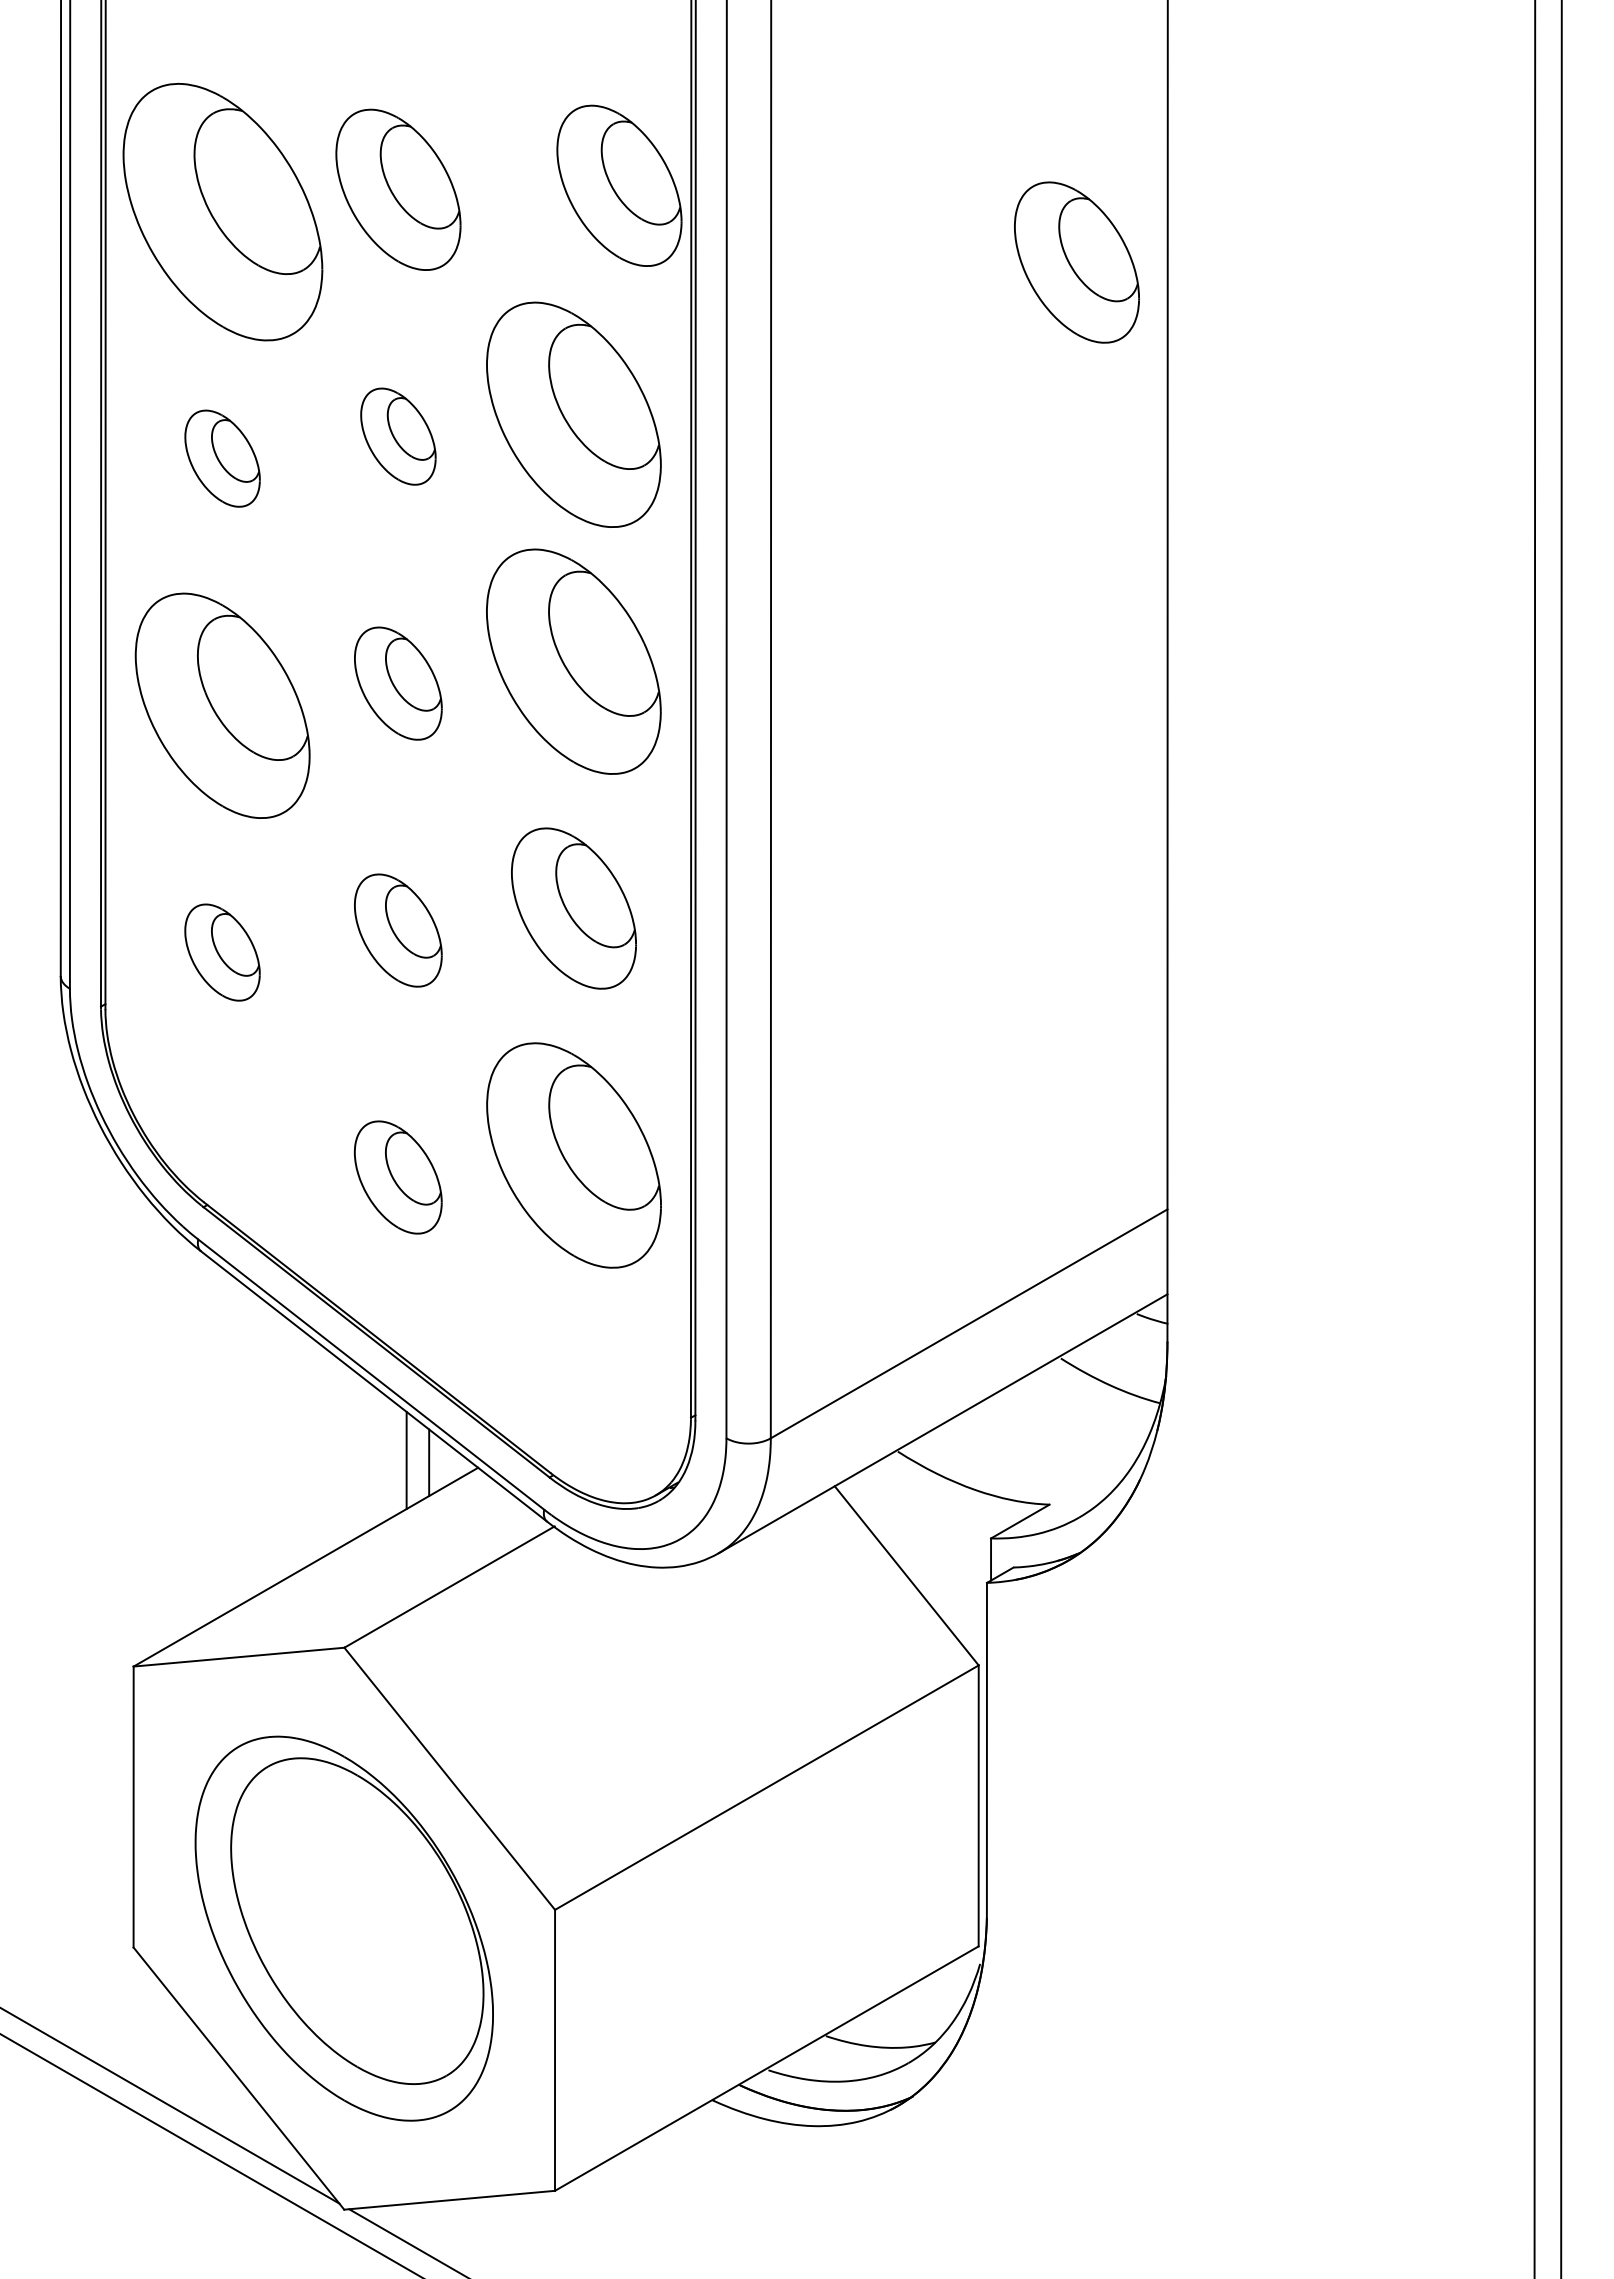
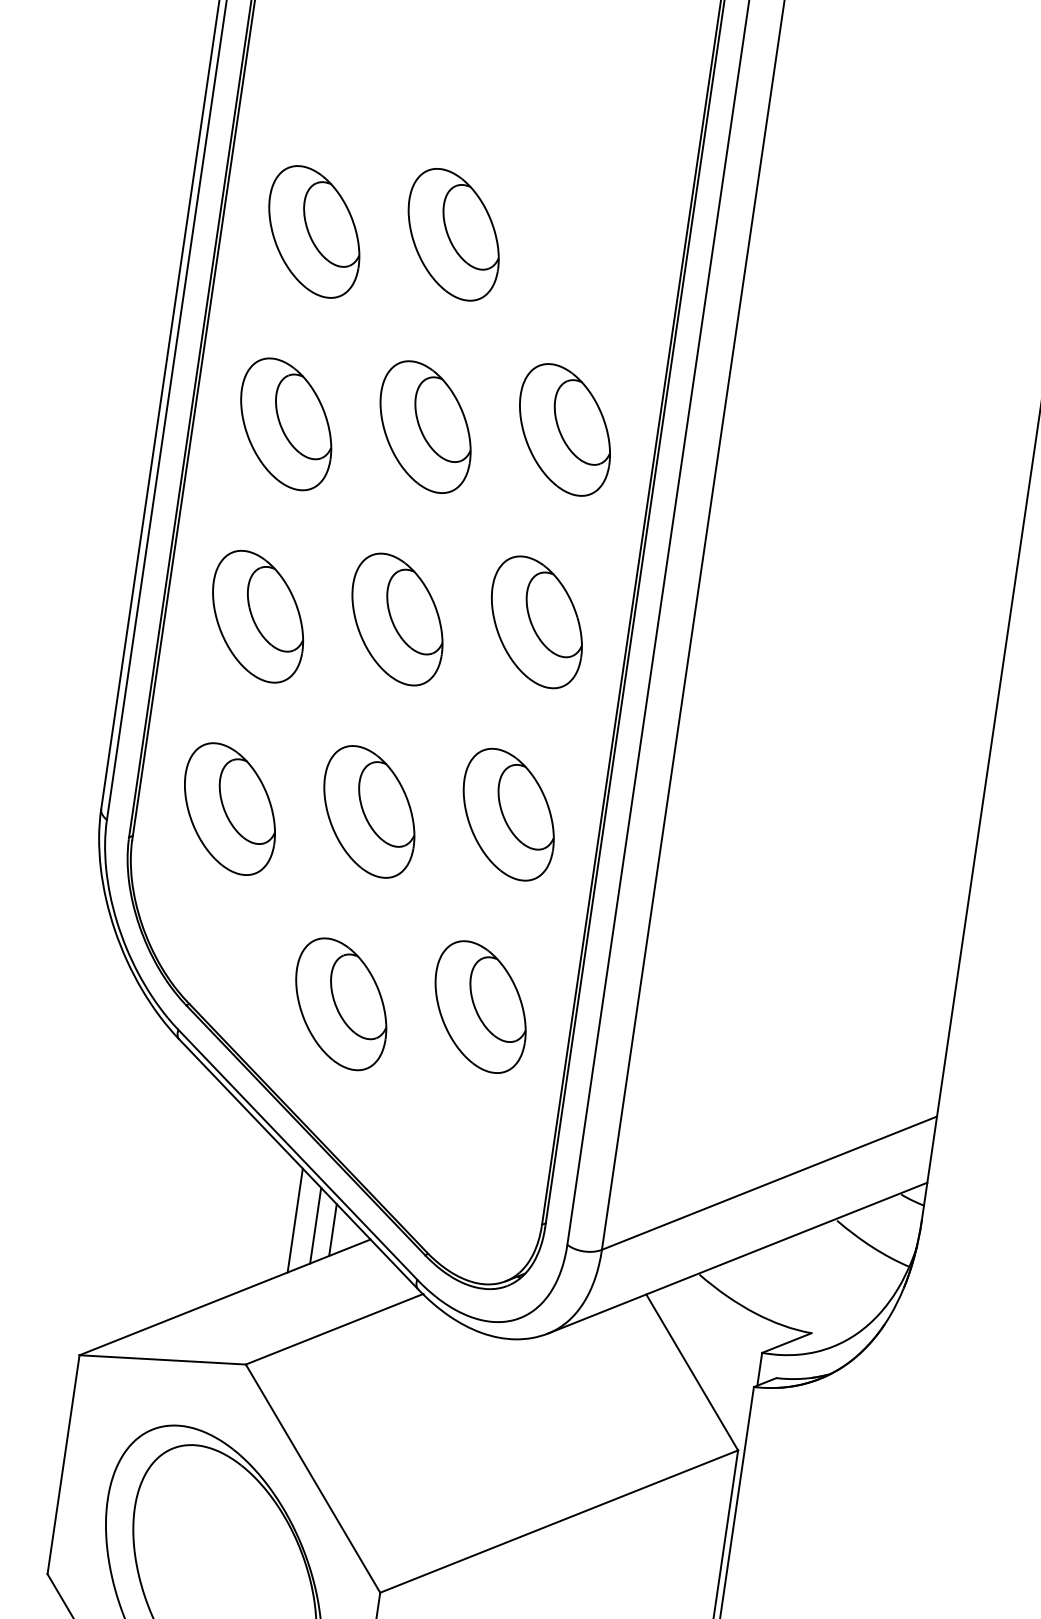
part: (619, 185) -> (626, 256), removed
part: (222, 211) -> (314, 231), size x0.62
part: (1076, 262) -> (973, 368), removed
part: (574, 414) -> (565, 429), size x0.71
part: (398, 436) -> (425, 426), size x1.67
part: (222, 458) -> (286, 424), size x1.67
part: (574, 661) -> (537, 622), size x0.71
part: (398, 683) -> (397, 619), size x1.43
part: (222, 705) -> (258, 616), size x0.71
part: (398, 930) -> (369, 811), size x1.43
part: (222, 952) -> (229, 808), size x1.67
part: (573, 1155) -> (480, 1007), size x0.71
part: (398, 1177) -> (341, 1004), size x1.43
line: (380, 1457) -> (295, 1220), added

